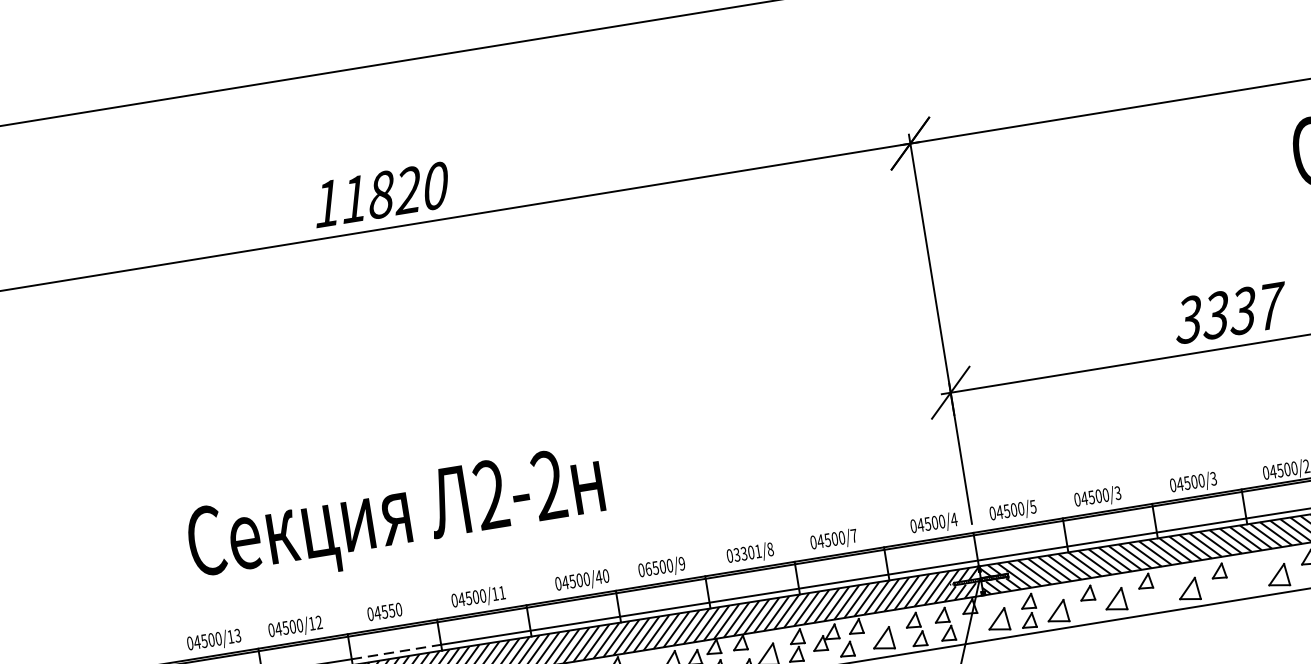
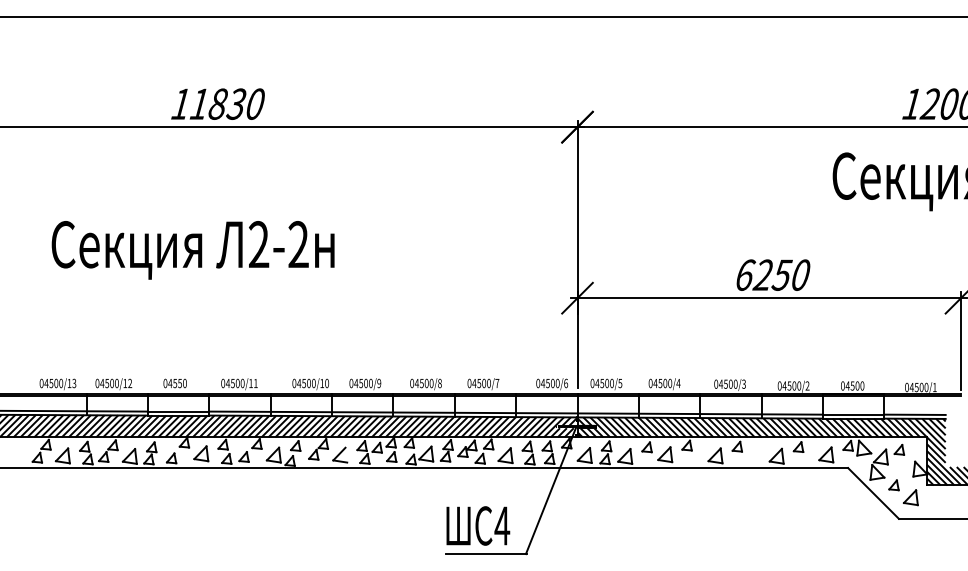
text: (406, 191) -> (235, 104), 11820 -> 11830
text: (1230, 311) -> (773, 274), 3337 -> 6250
text: (1118, 493) -> (678, 383), 04500/3 -> 04500/4
text: (395, 518) -> (192, 250), moved
text: (953, 519) -> (565, 383), 04500/4 -> 04500/6
text: (746, 553) -> (423, 383), 03301/8 -> 04500/8
text: (648, 569) -> (356, 383), 06500/9 -> 04500/9
text: (599, 577) -> (322, 383), 04500/40 -> 04500/10
line: (396, 651) -> (178, 411), dashed -> solid

